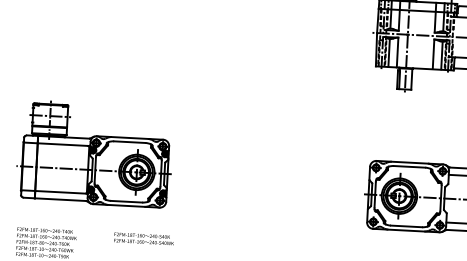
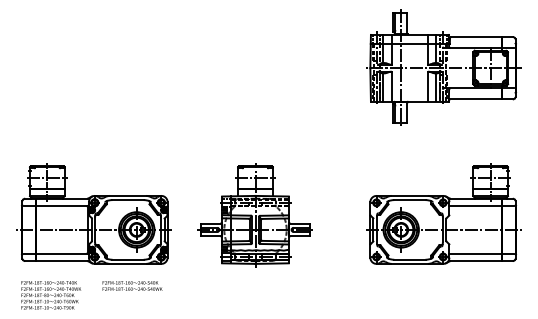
part: (94, 153) -> (93, 213), moved
part: (253, 174) -> (254, 215), added
text: (144, 238) -> (132, 285), moved

